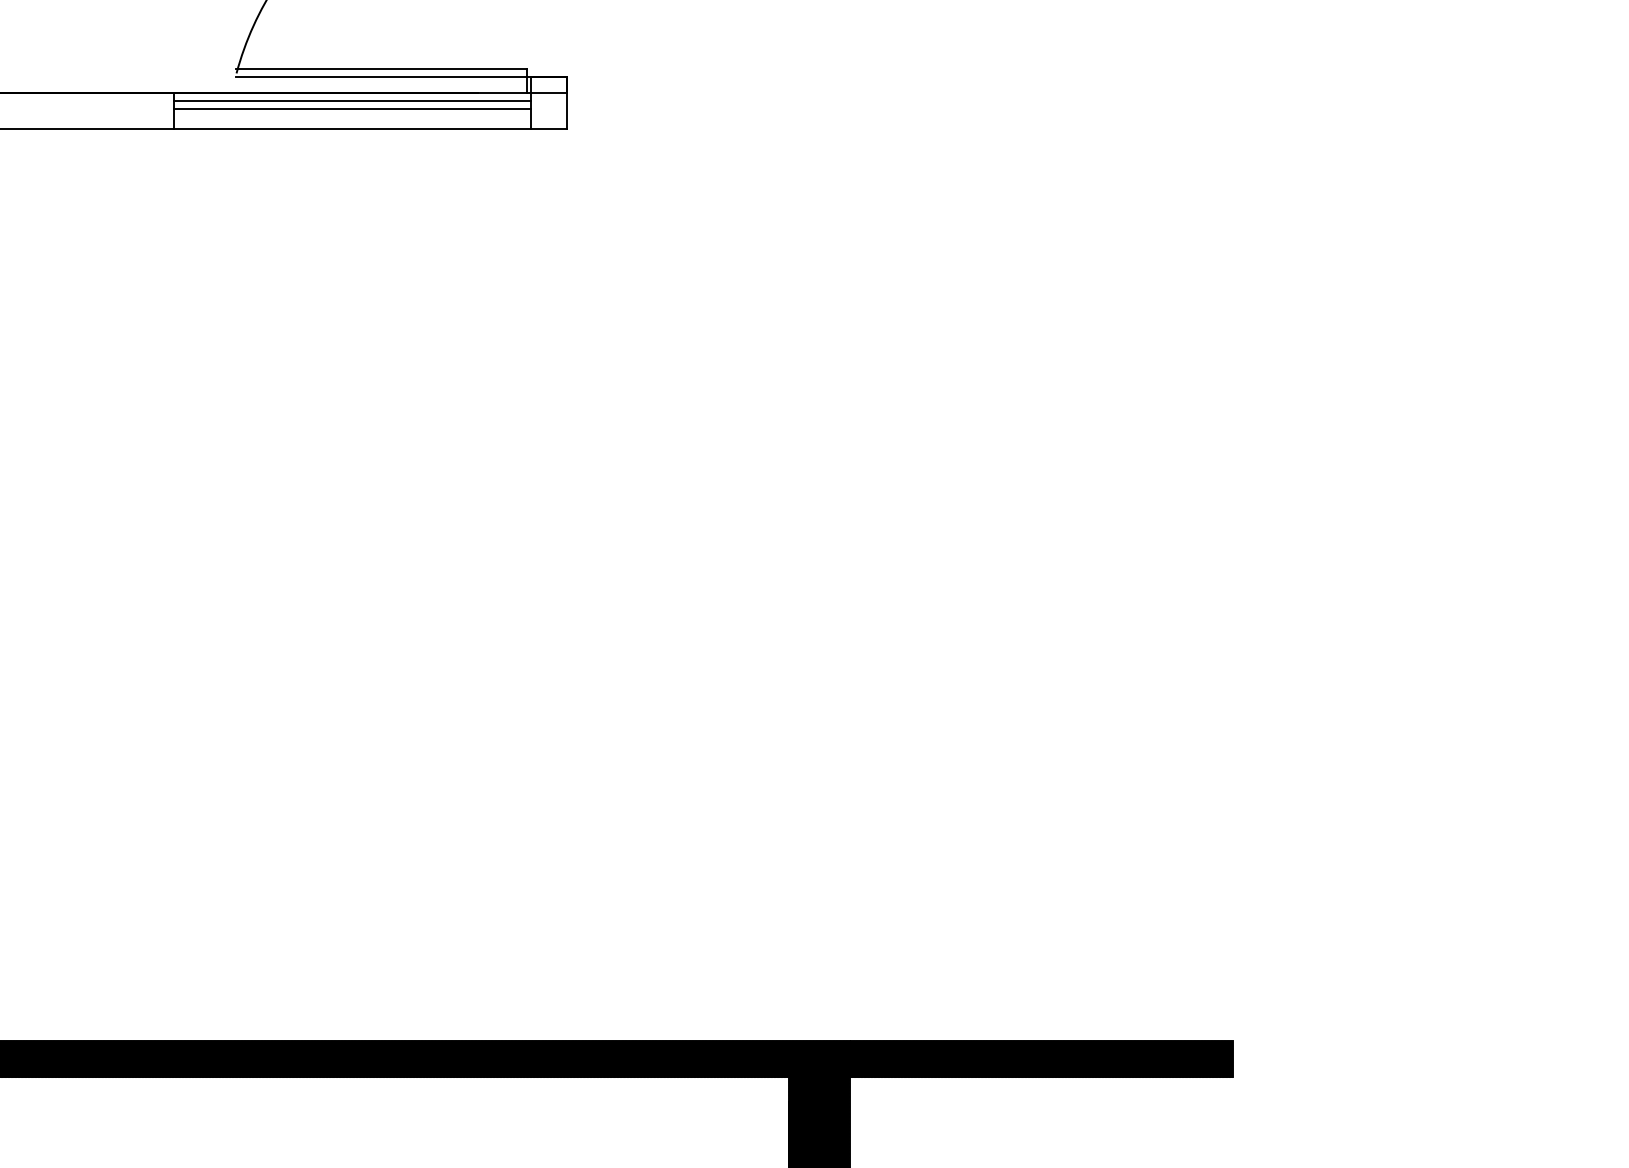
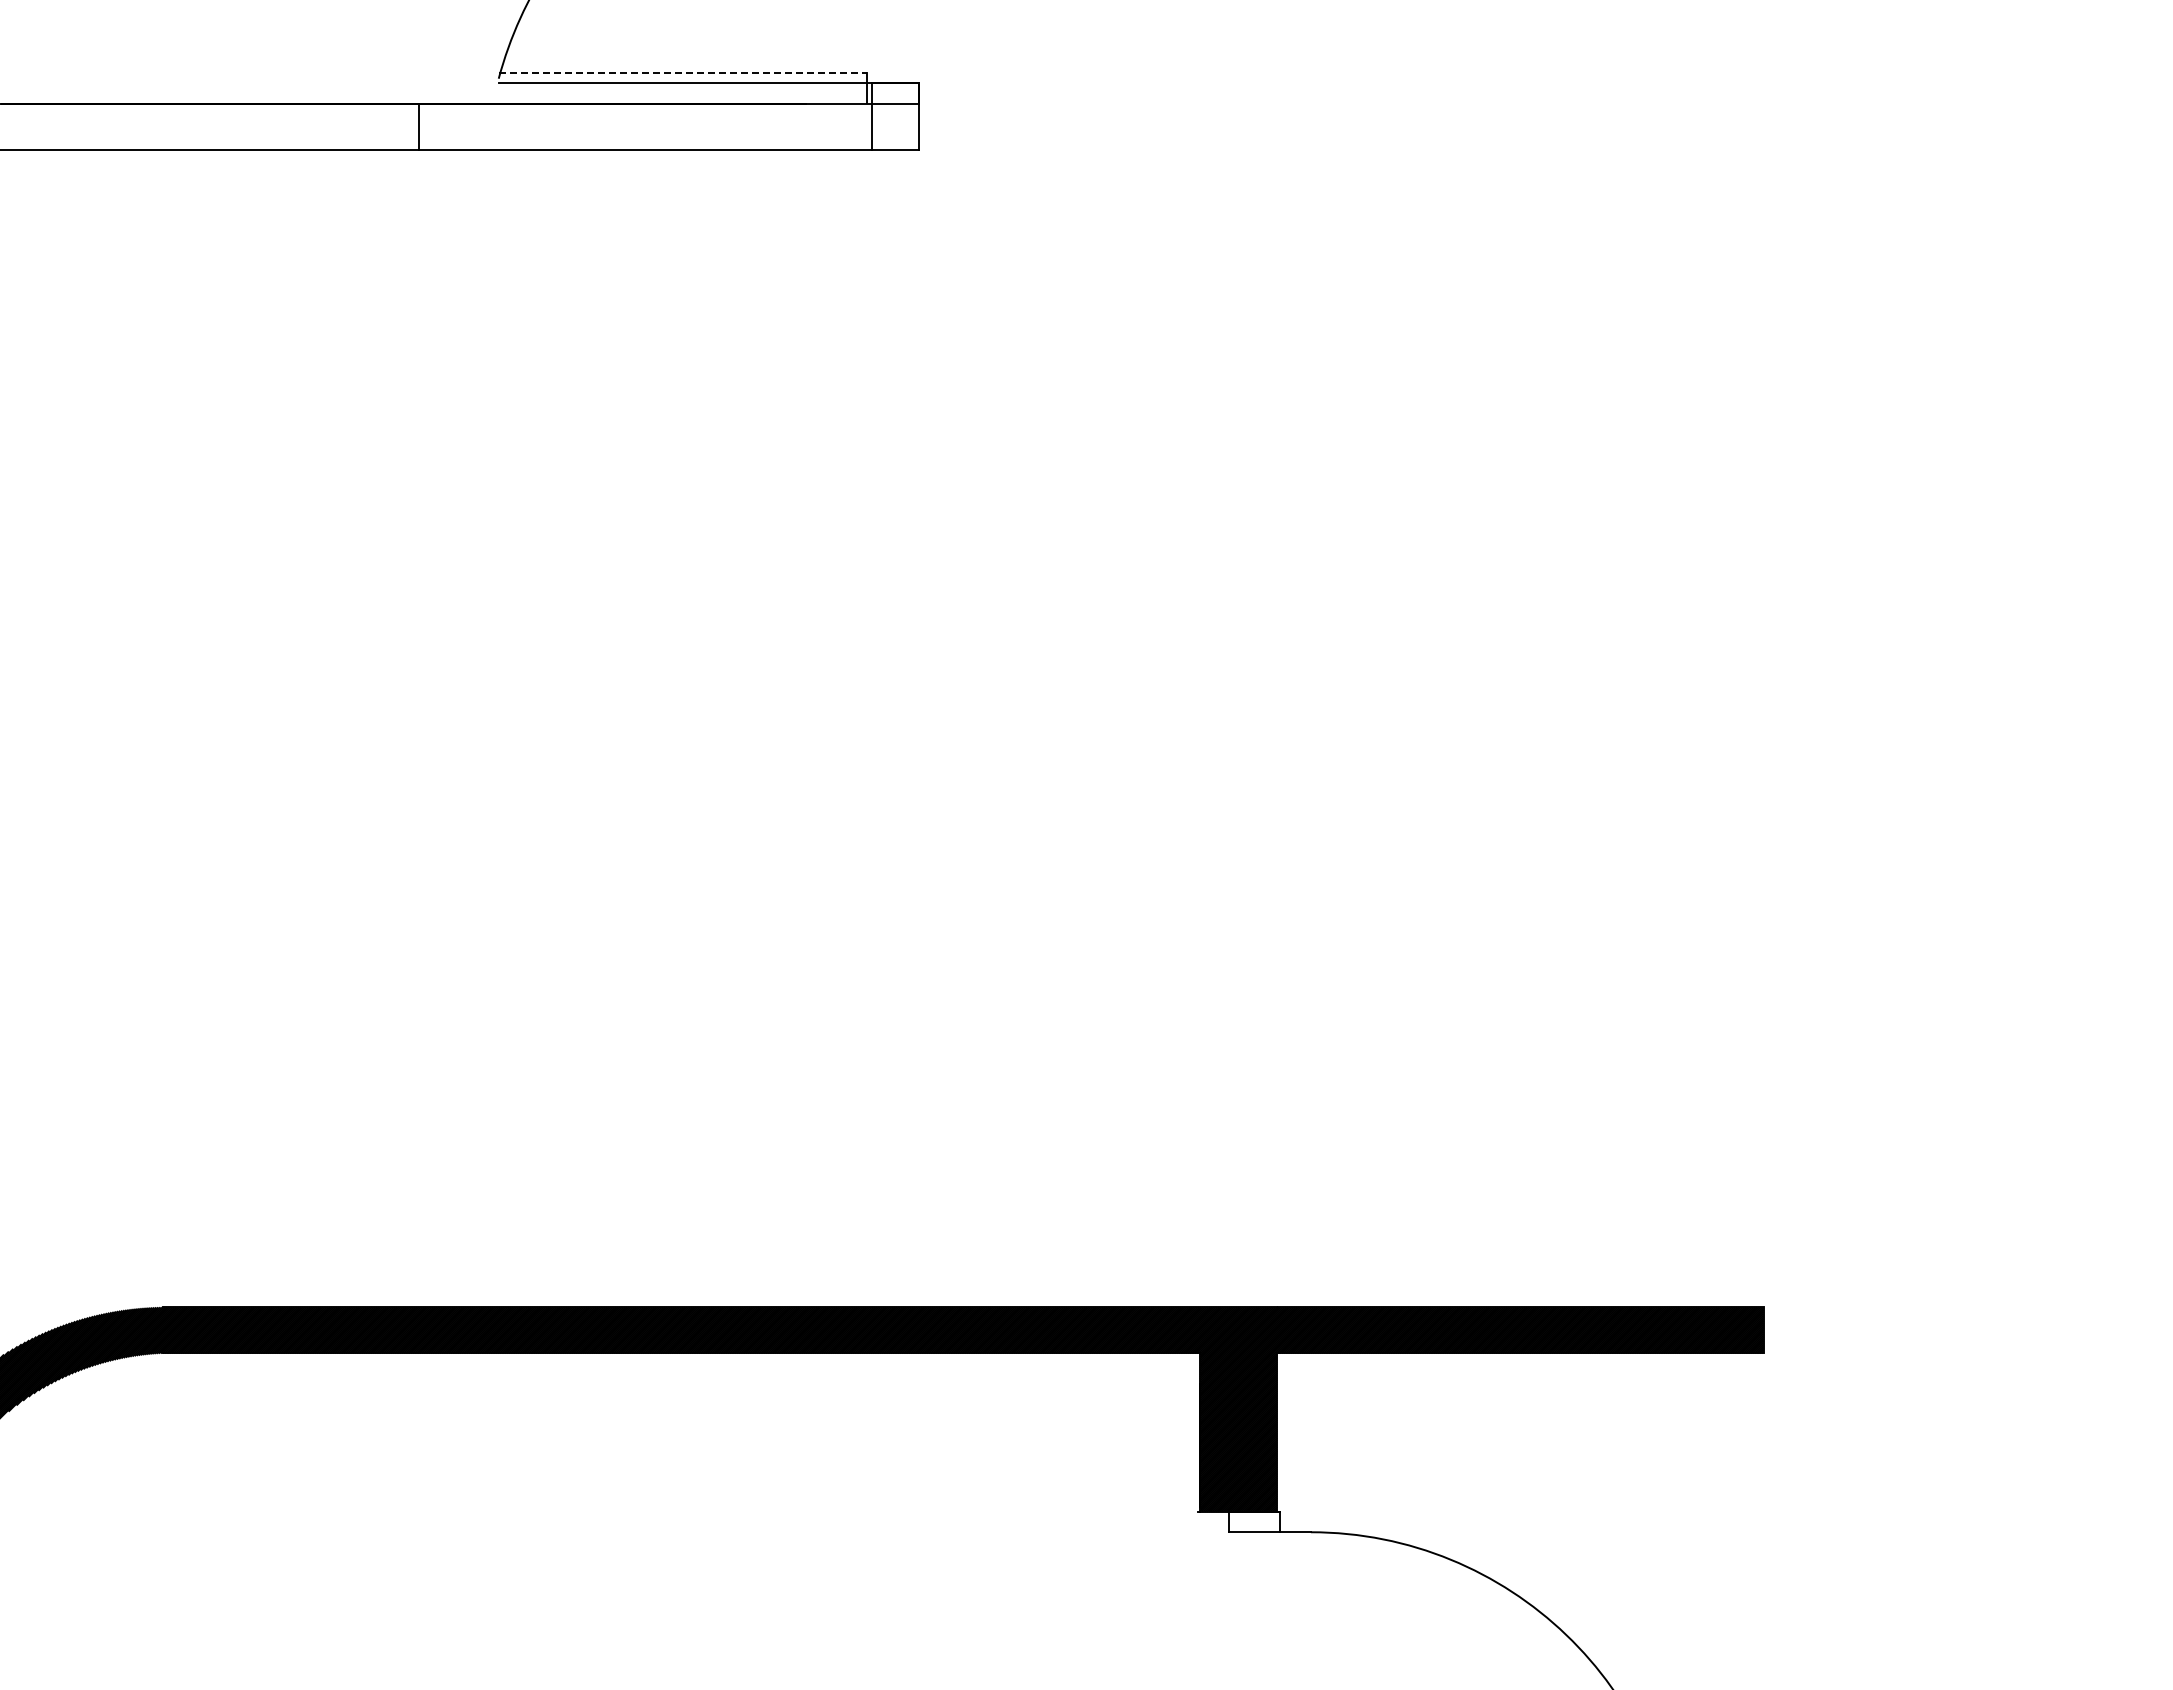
line: (382, 68) -> (683, 72), solid -> dashed
line: (352, 100) -> (645, 113), removed
line: (352, 109) -> (645, 124), removed

